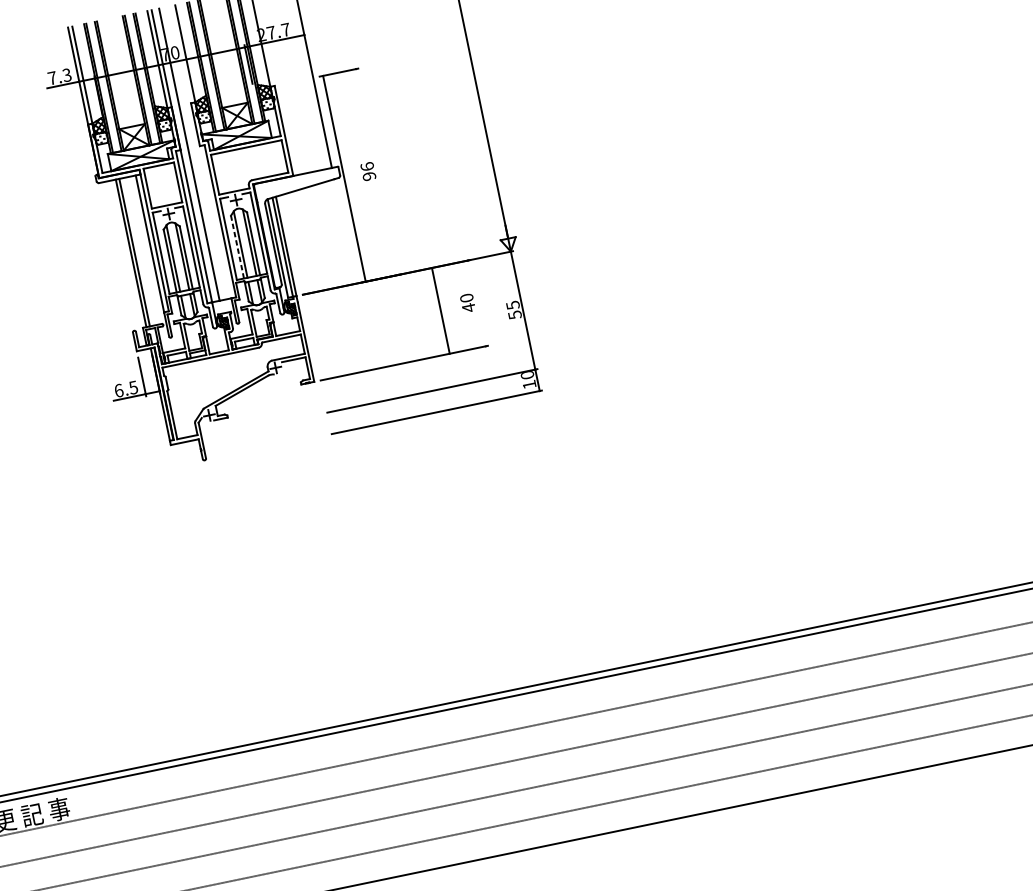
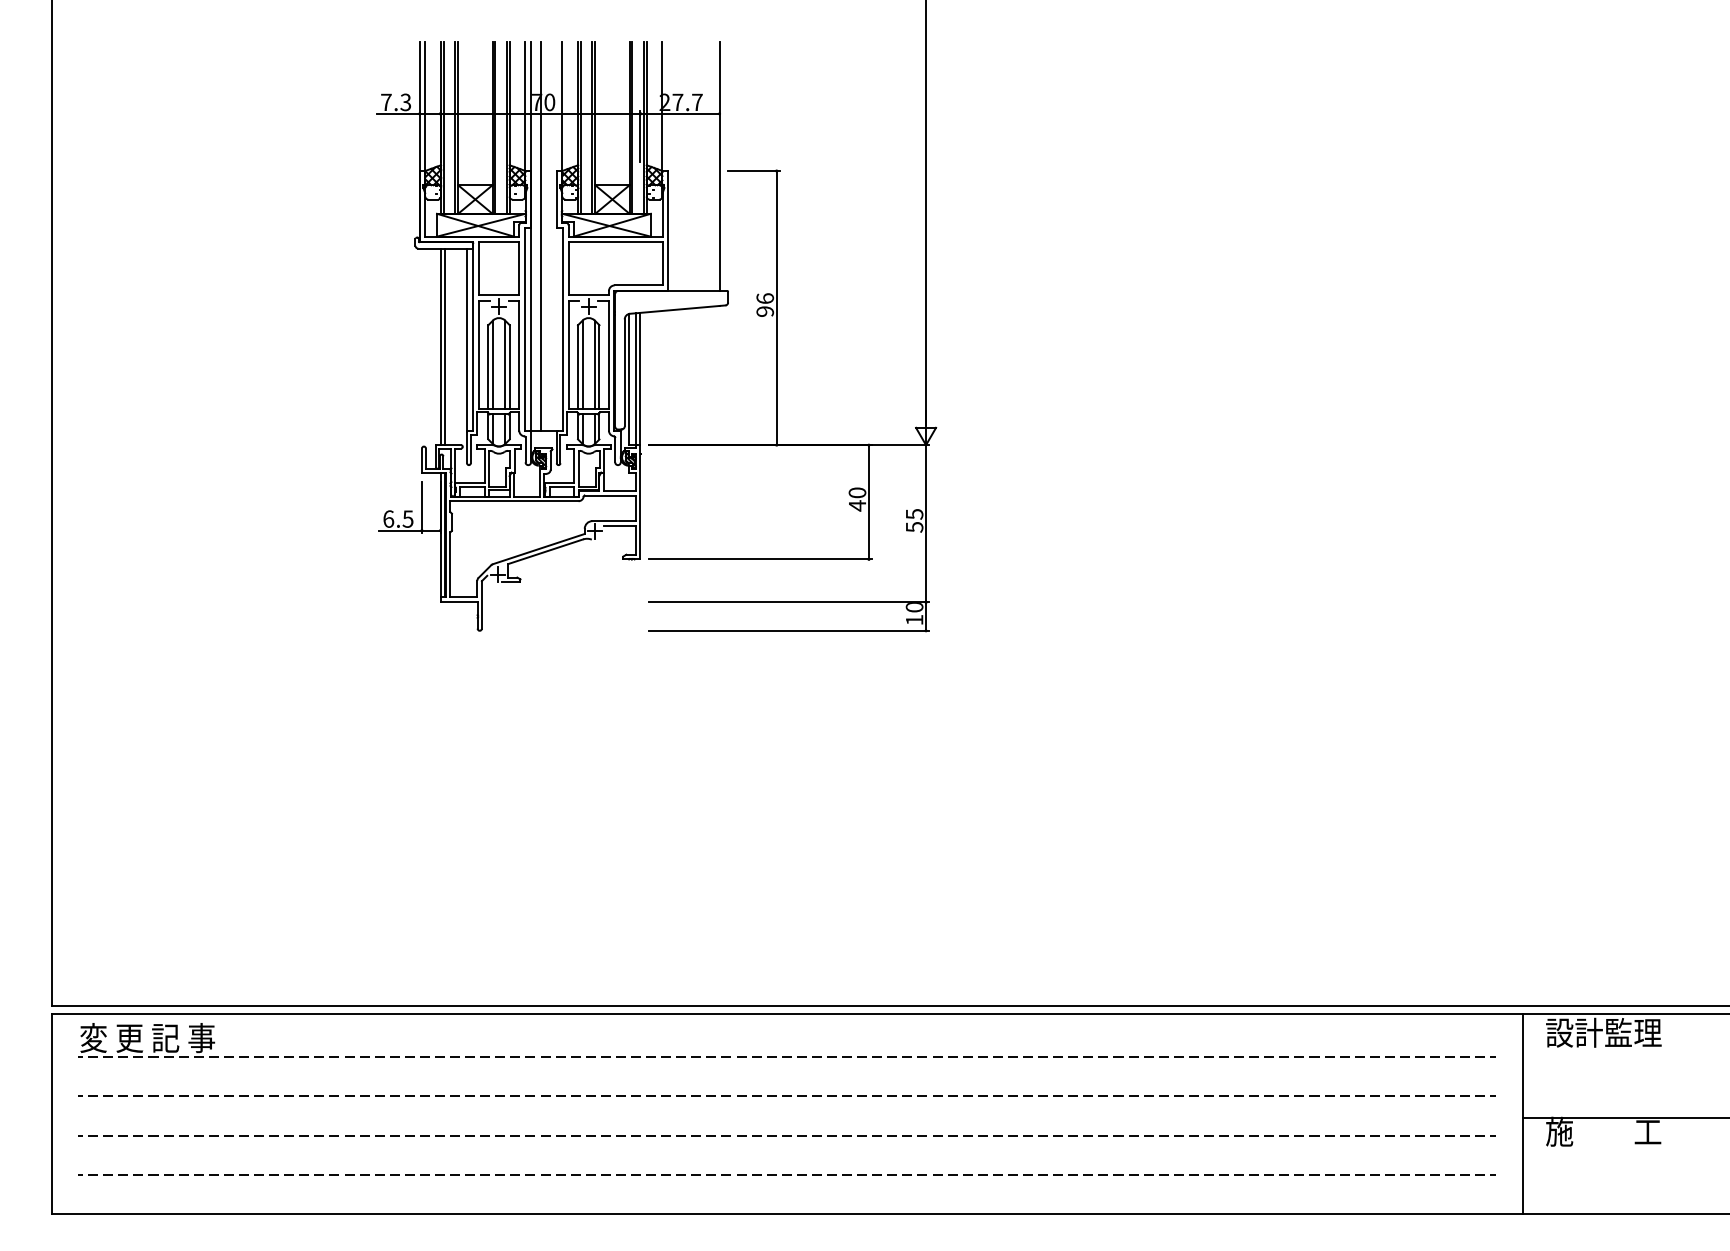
line: (344, 178) -> (776, 307), moved
line: (237, 247) -> (578, 367), dashed -> solid
line: (440, 311) -> (868, 502), moved

